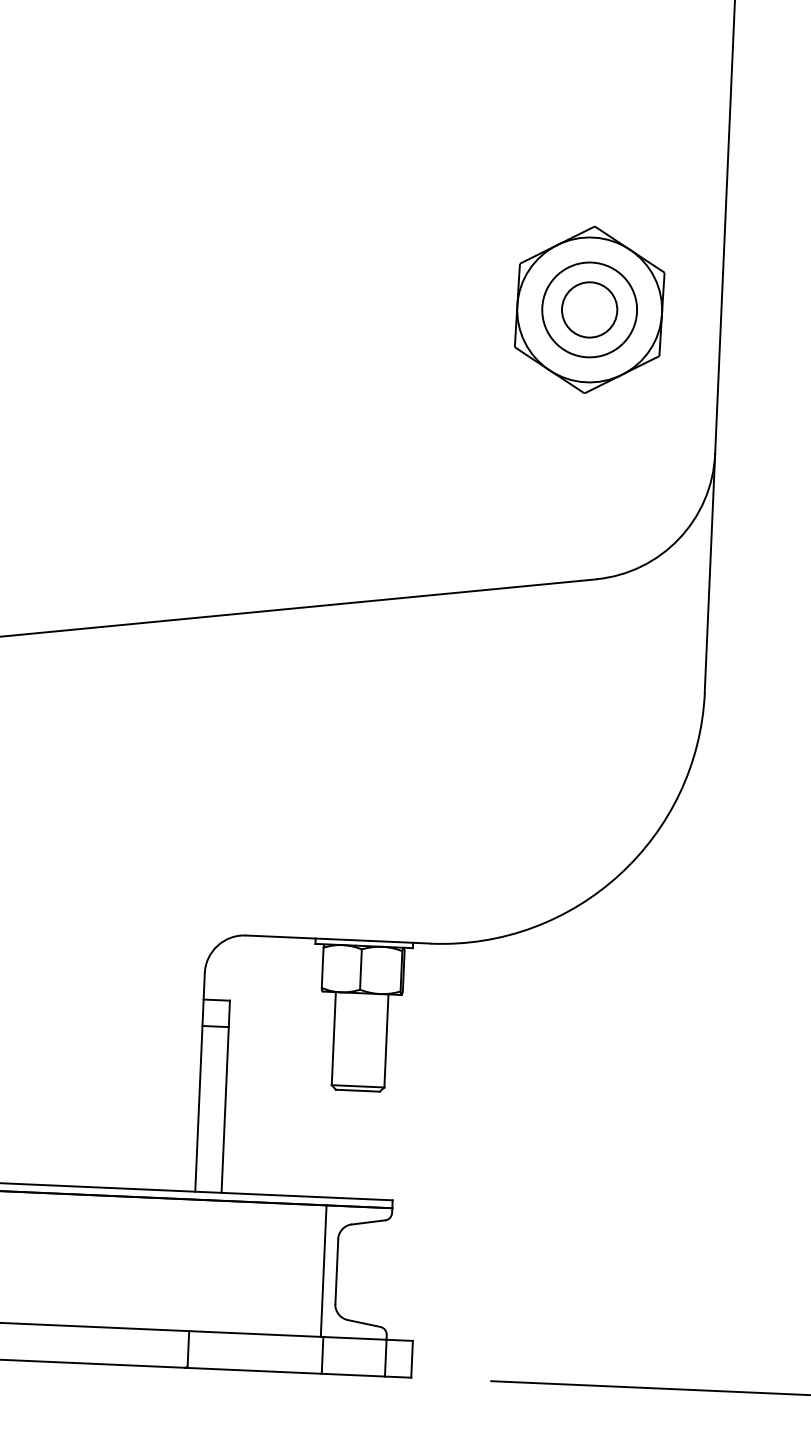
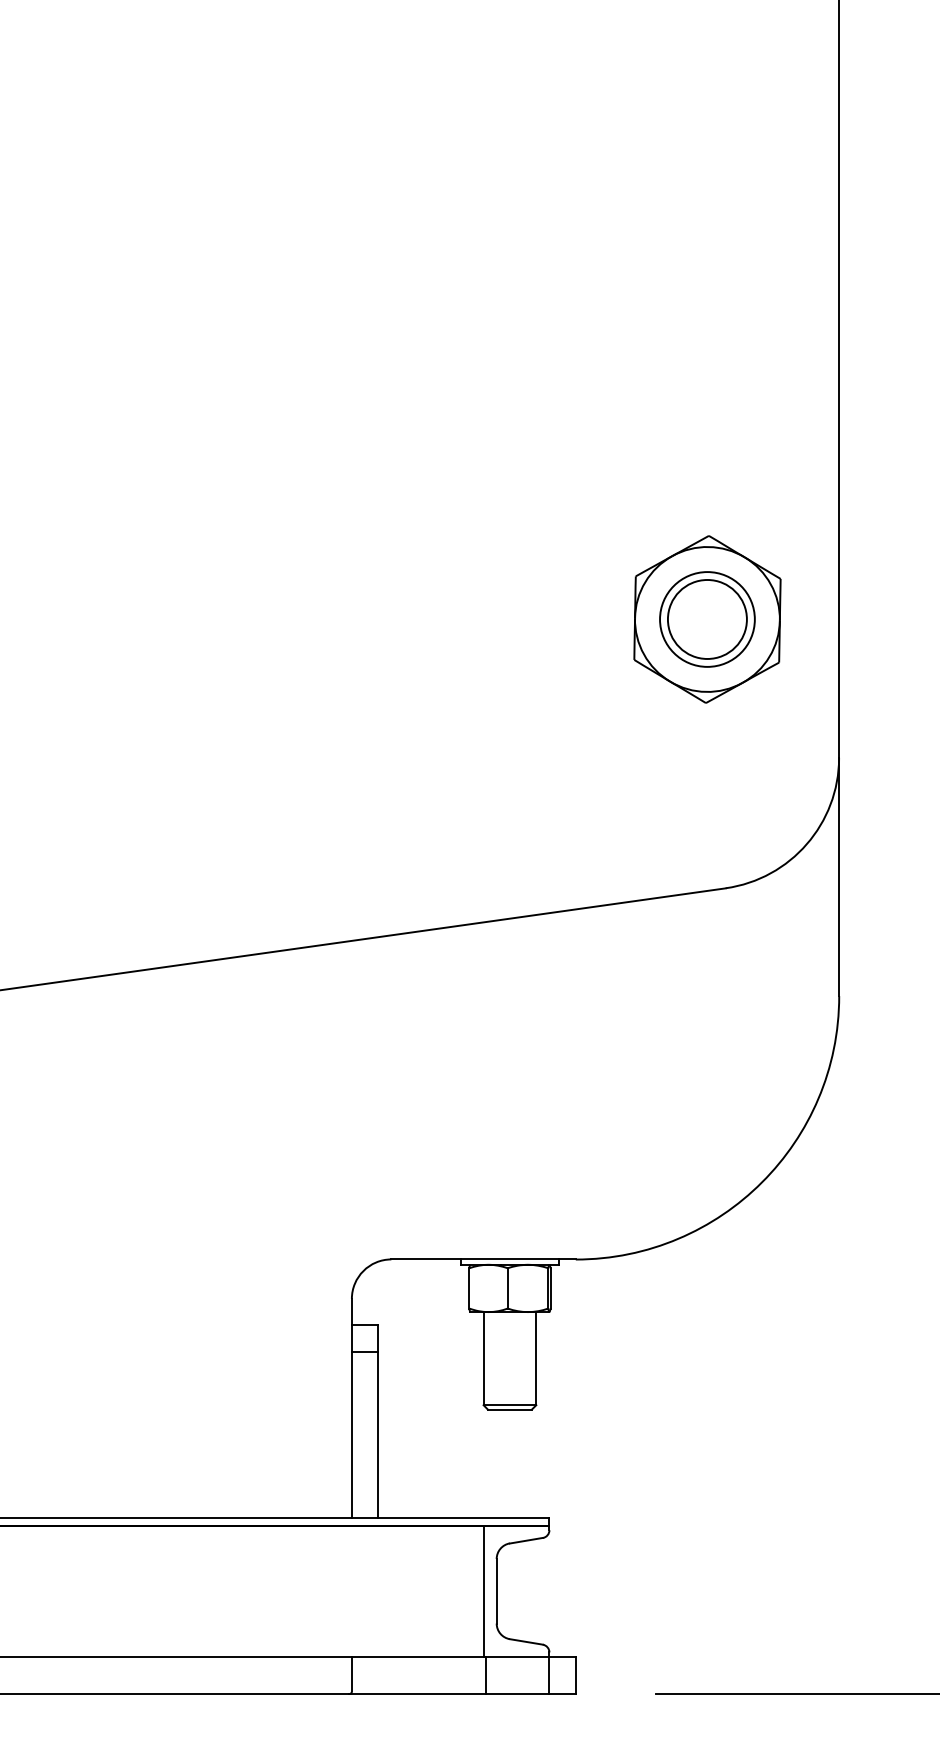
circle: (588, 308) -> (706, 618), size x1.43

